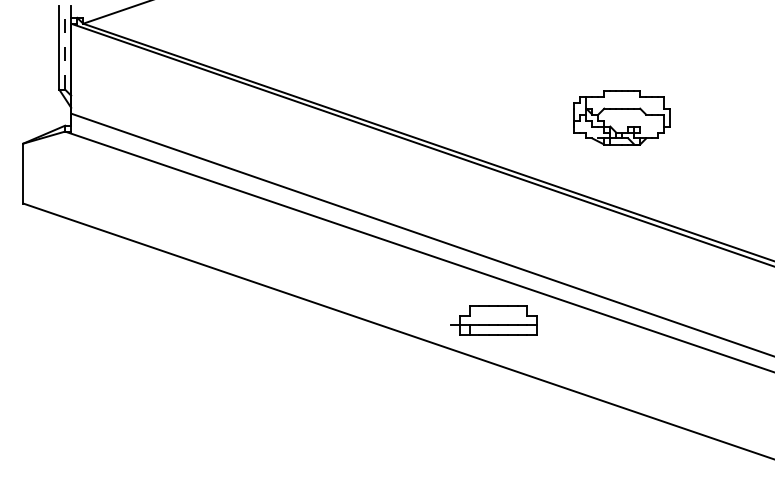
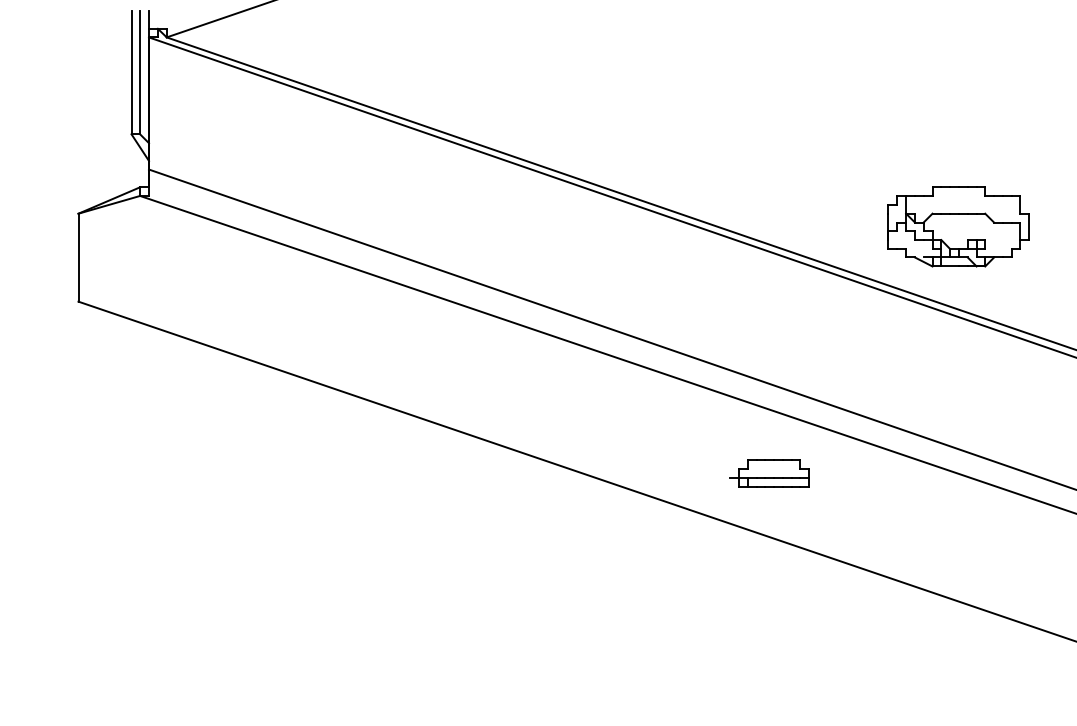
line: (65, 47) -> (140, 72), dashed -> solid
part: (621, 117) -> (957, 226), moved
part: (493, 319) -> (769, 472), size x0.62

